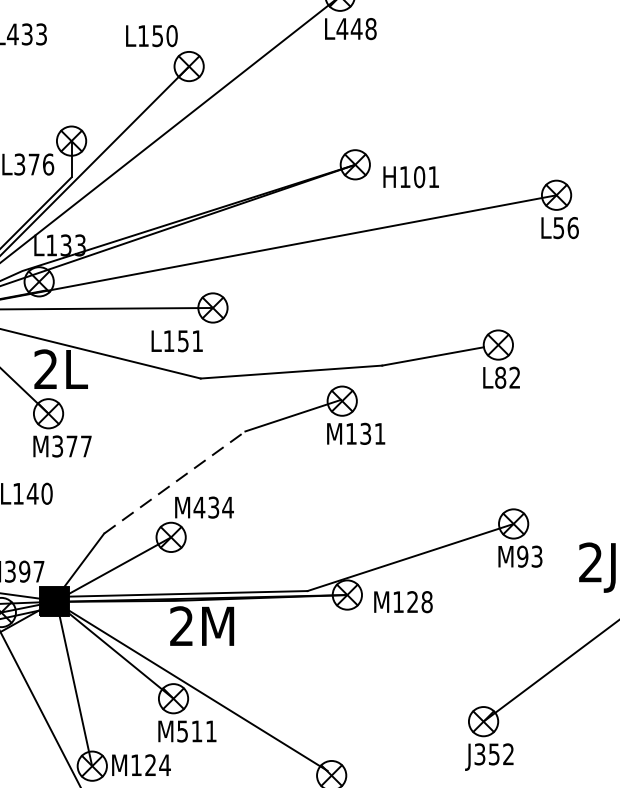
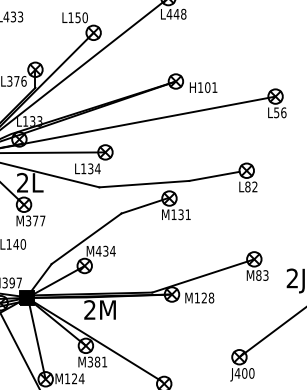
text: (190, 340) -> (94, 168), L151 -> L134
line: (174, 481) -> (86, 238), dashed -> solid
text: (522, 556) -> (258, 275), M93 -> M83
text: (190, 730) -> (94, 361), M511 -> M381
text: (493, 754) -> (244, 373), J352 -> J400

